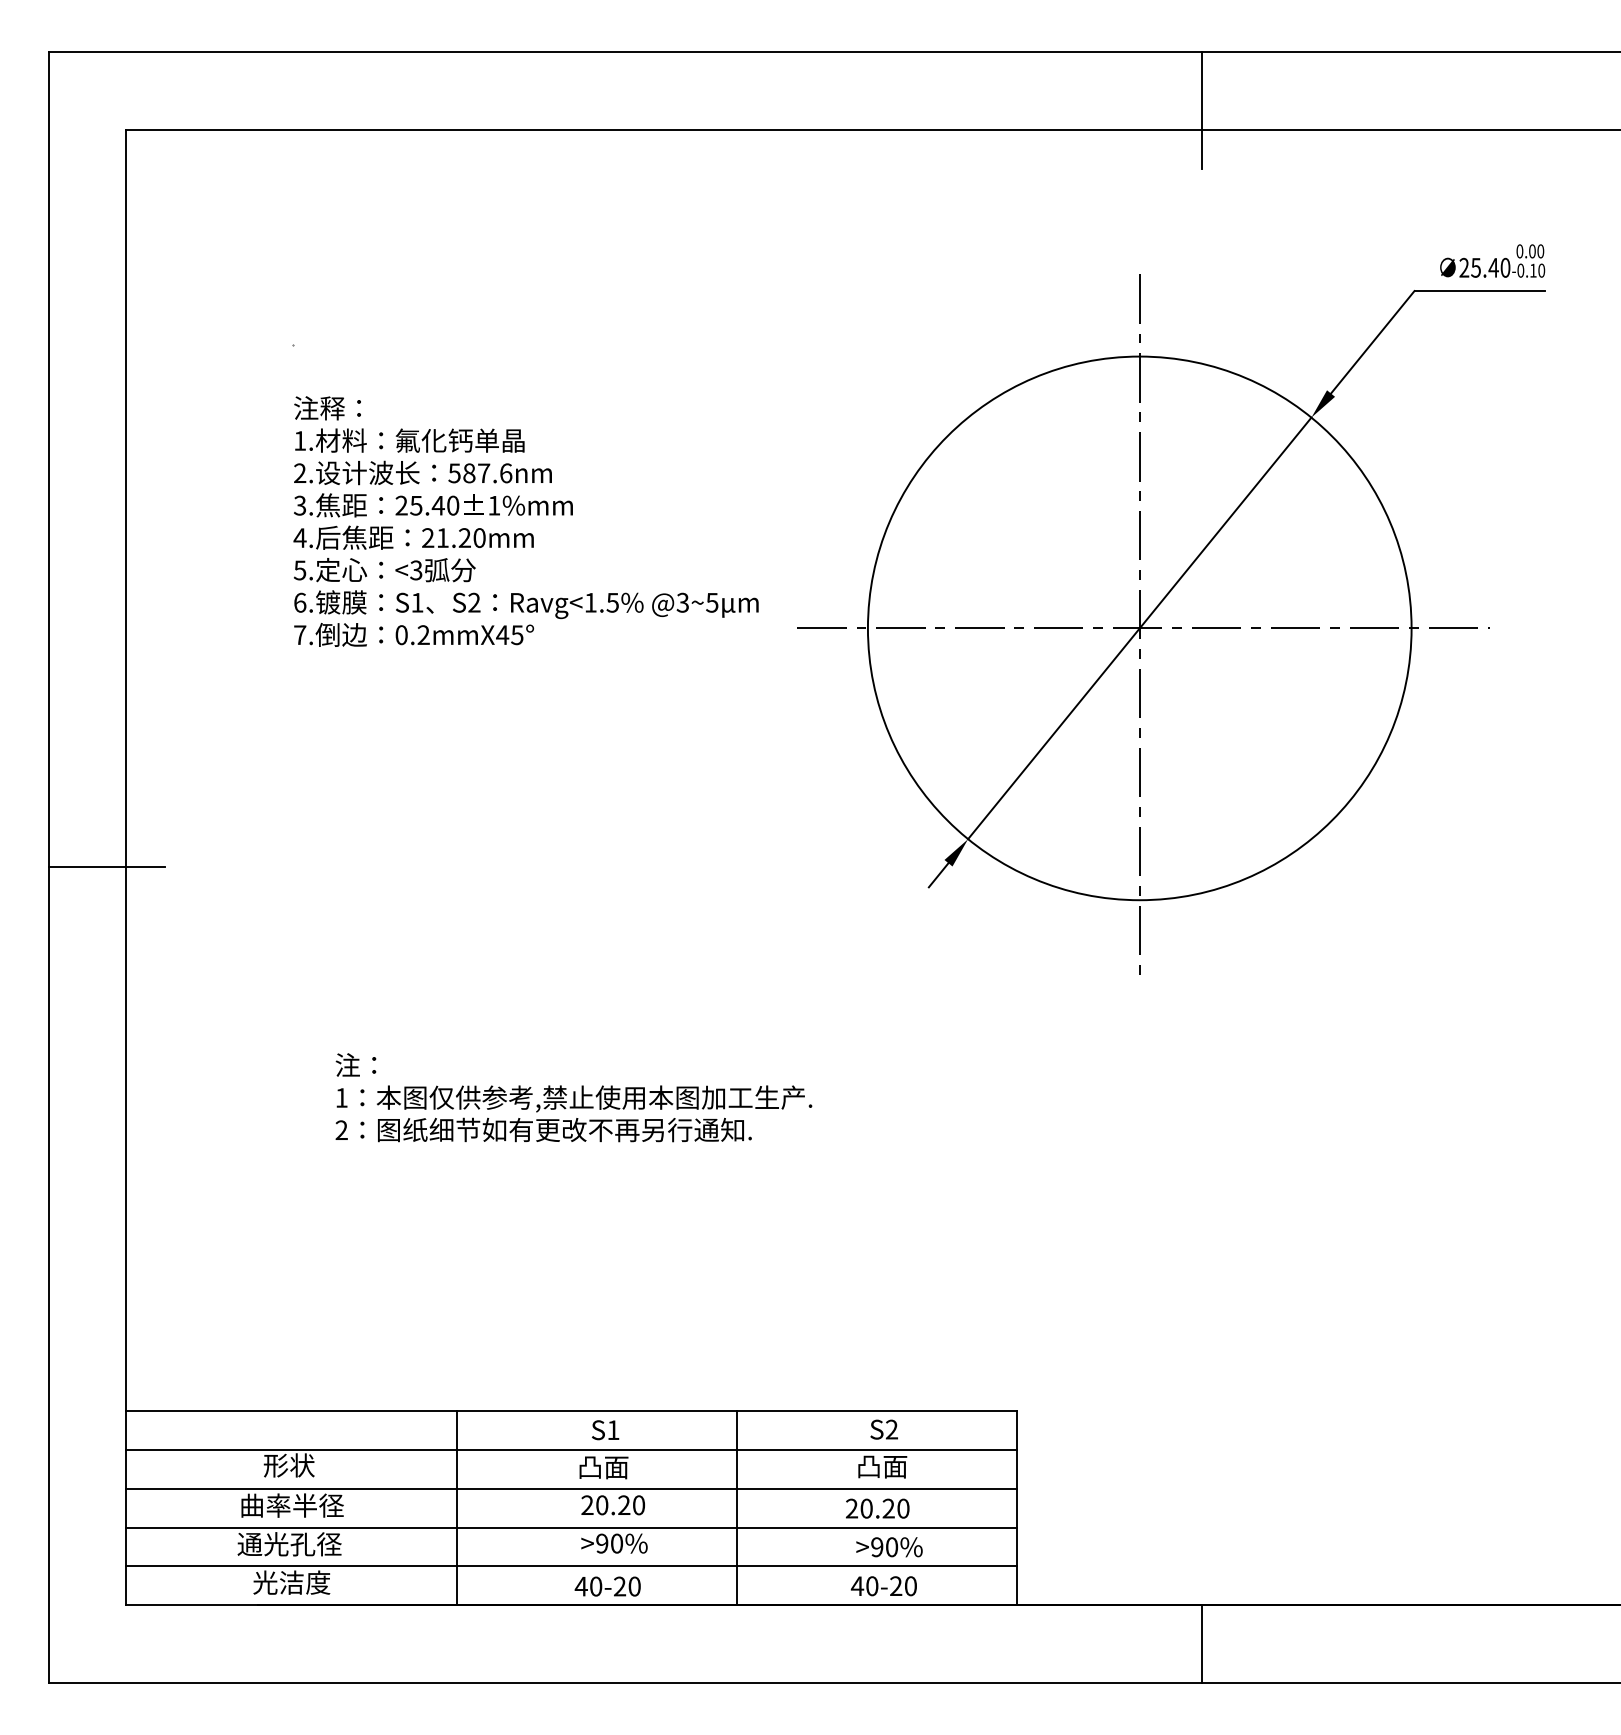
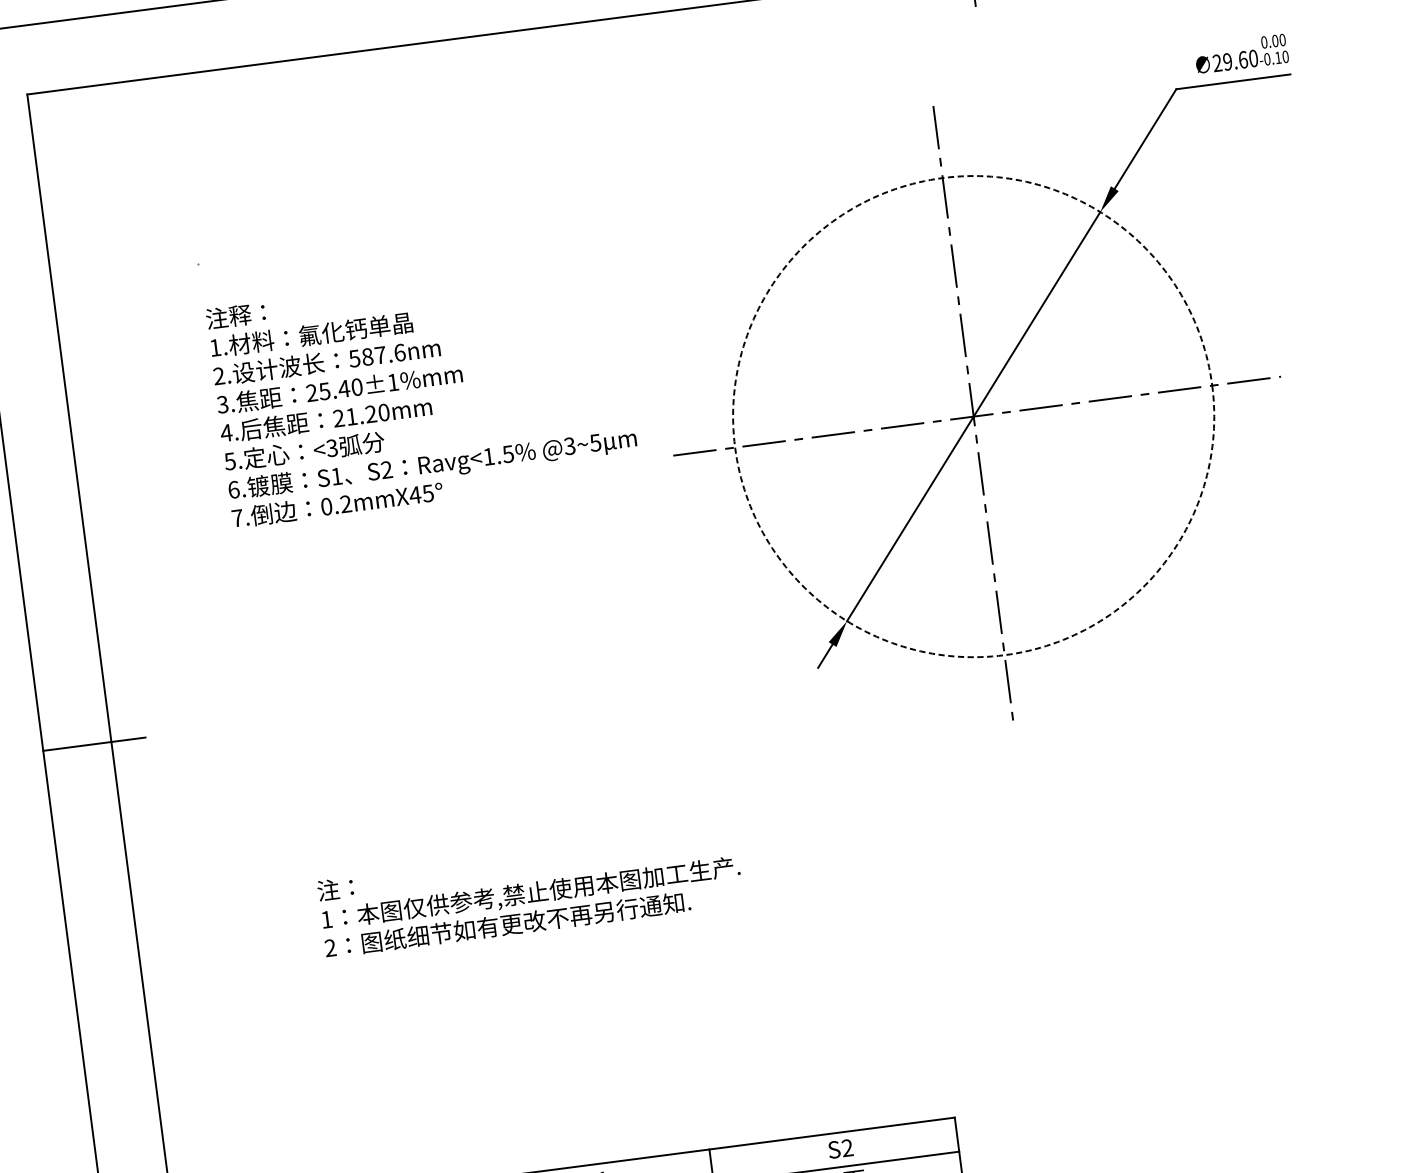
text: (1484, 267) -> (1235, 60), 25.40 -> 29.60
circle: (1139, 628) -> (973, 416), solid -> dashed

